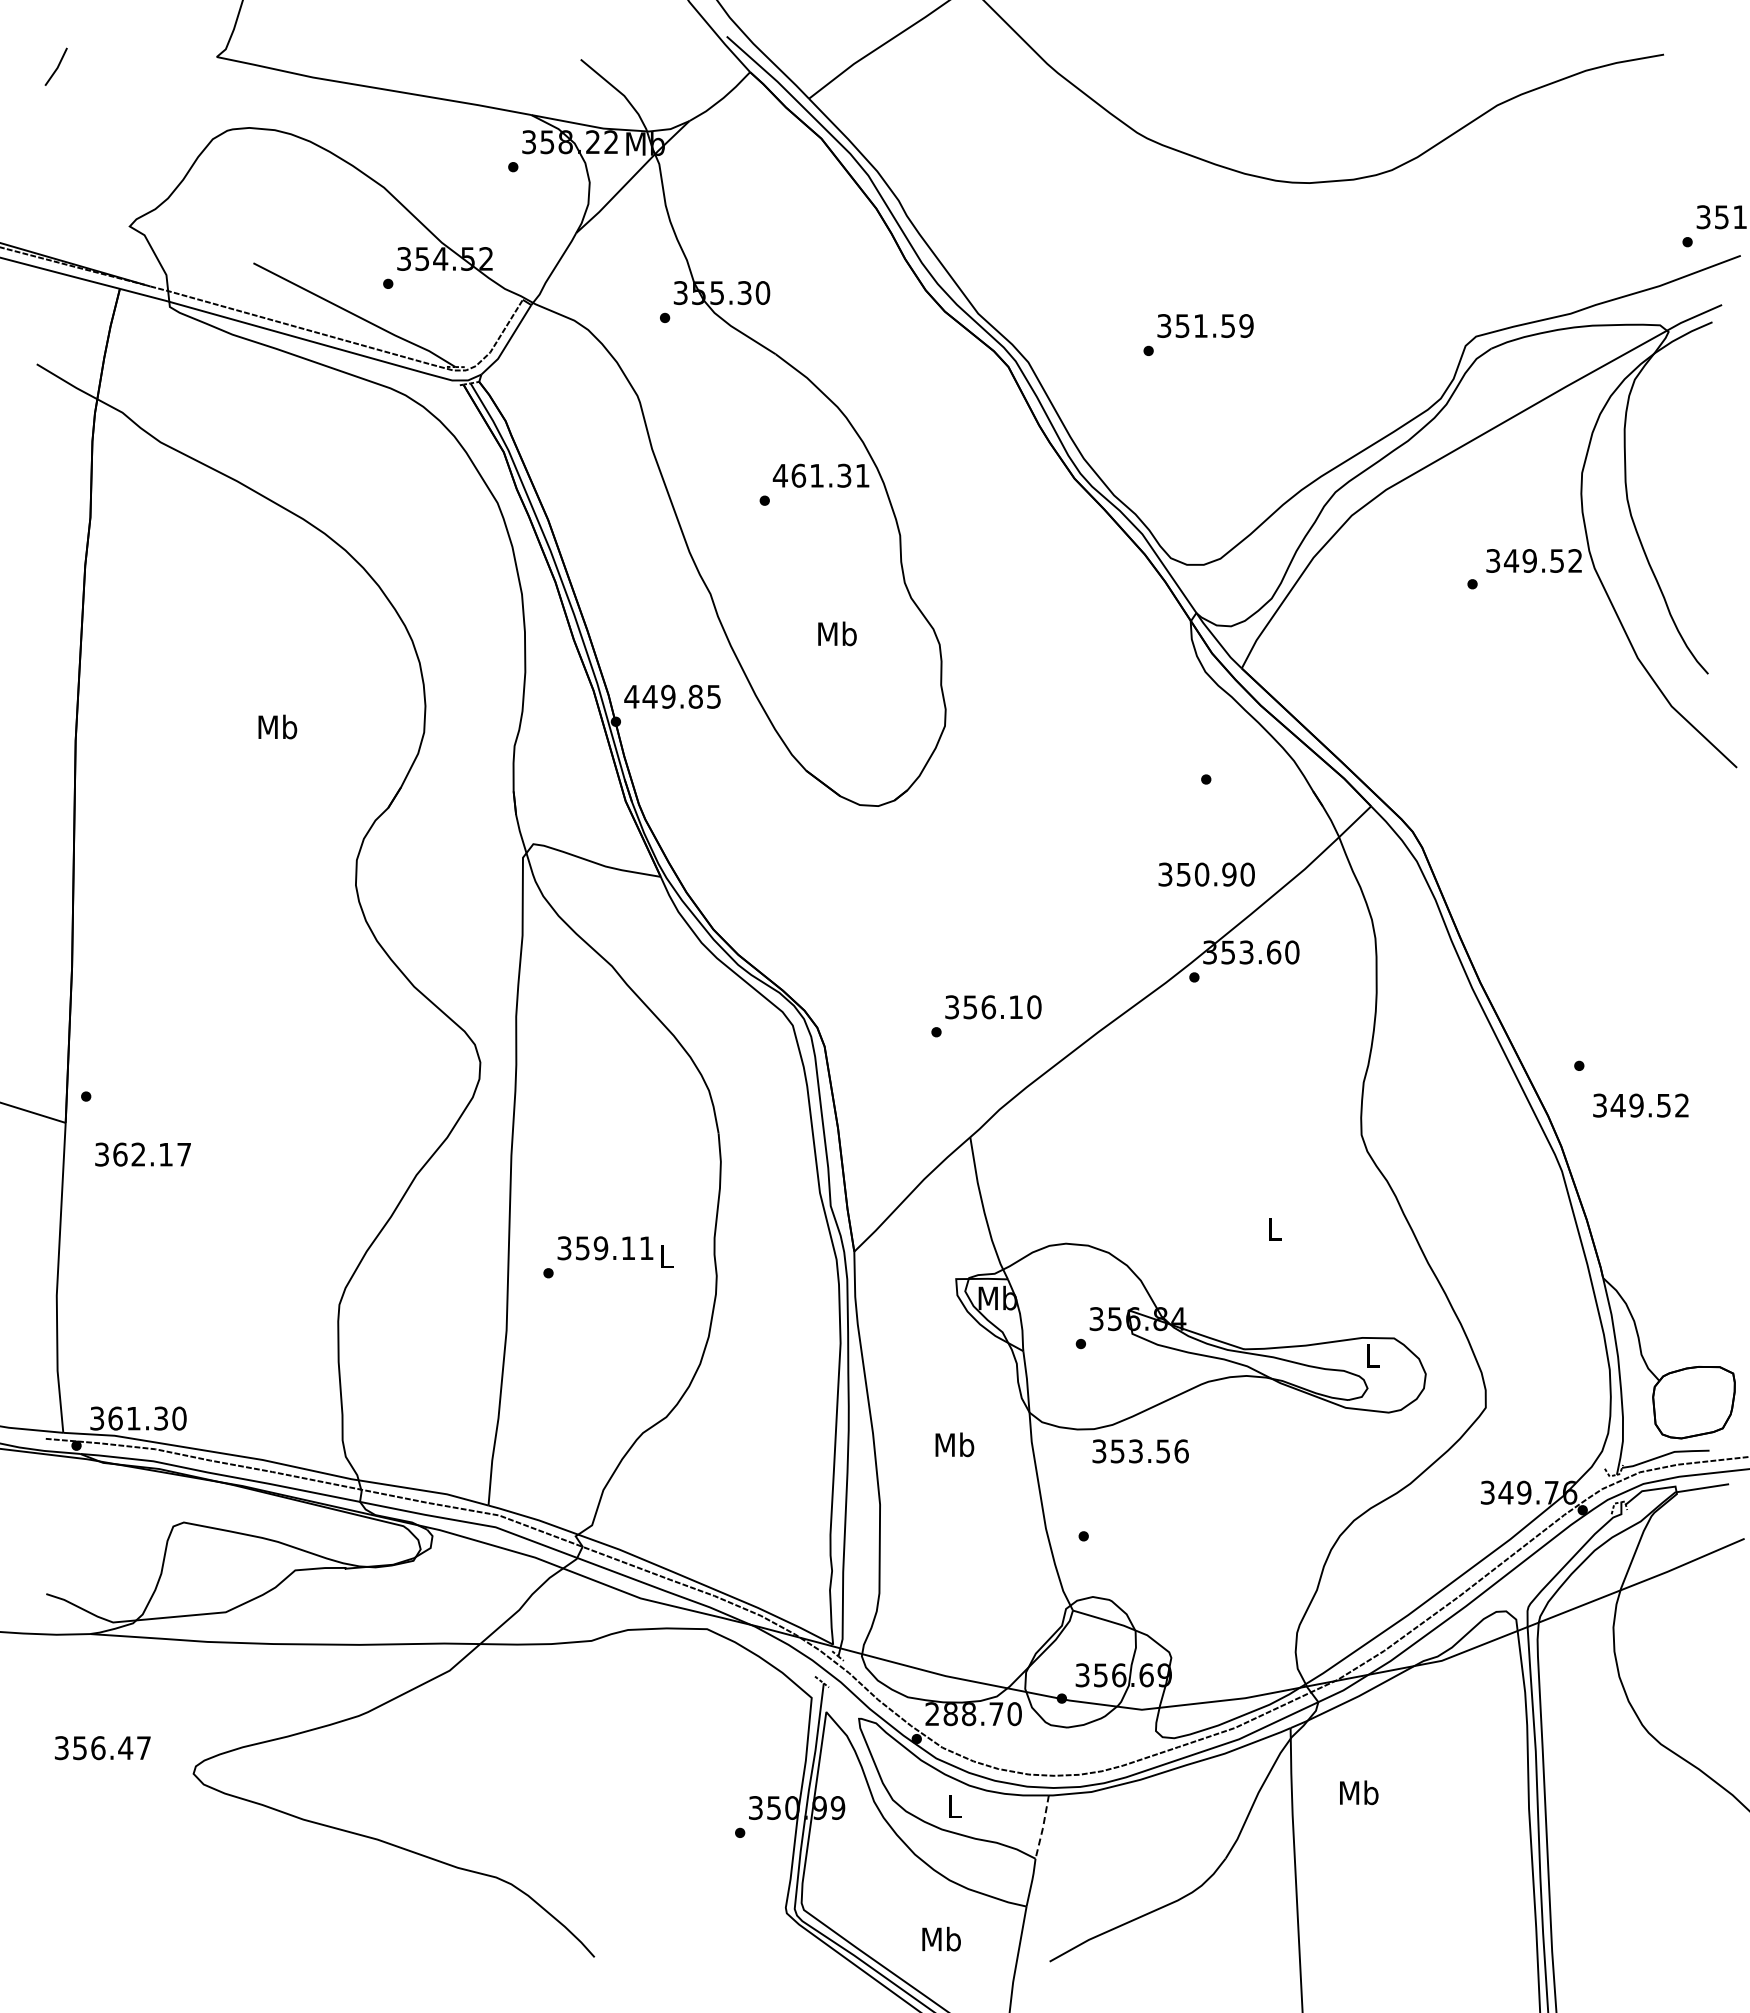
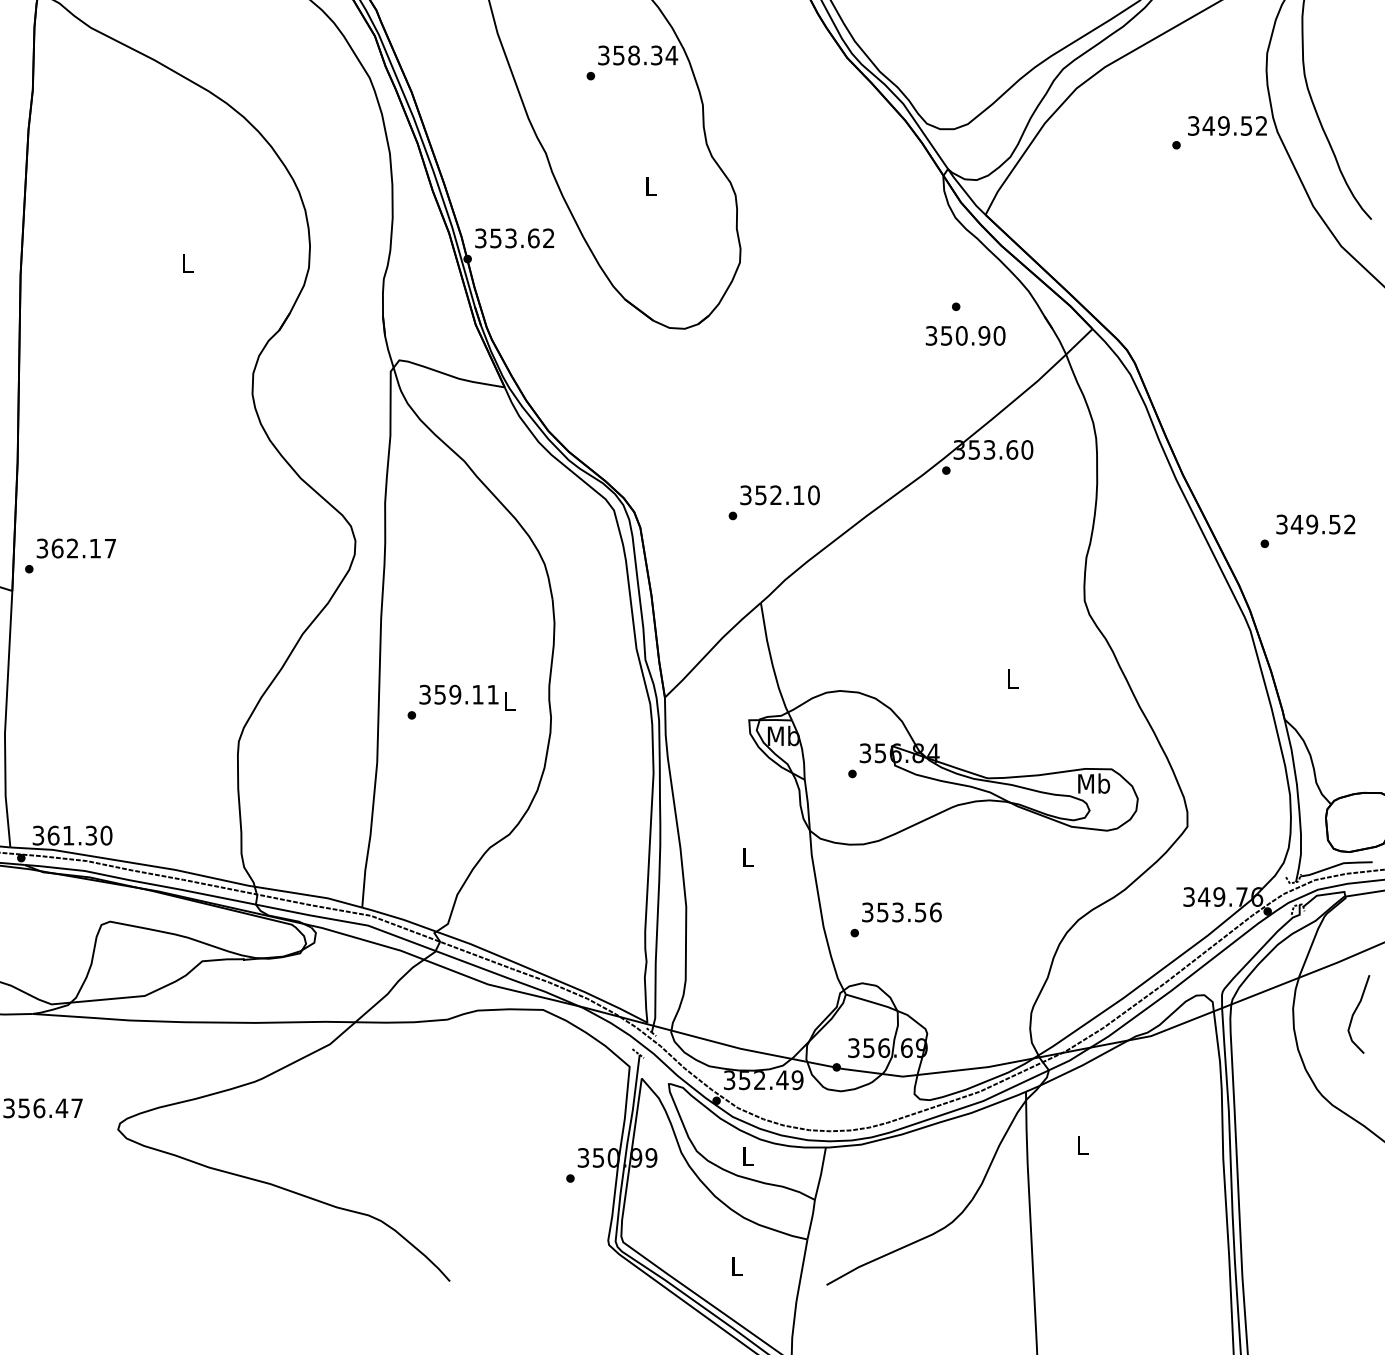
text: (821, 475) -> (637, 55), 461.31 -> 358.34
text: (837, 633) -> (651, 186), Mb -> L
text: (672, 696) -> (514, 238), 449.85 -> 353.62
text: (277, 726) -> (187, 262), Mb -> L
text: (1206, 874) -> (965, 335), moved
text: (988, 1007) -> (775, 495), 356.10 -> 352.10
text: (1640, 1105) -> (1315, 524), moved
text: (142, 1154) -> (75, 548), moved
text: (1372, 1355) -> (1093, 783), L -> Mb
text: (954, 1444) -> (747, 857), Mb -> L
text: (1140, 1451) -> (901, 912), moved
curve: (1688, 1632) -> (1355, 1012), added
text: (973, 1714) -> (763, 1080), 288.70 -> 352.49
text: (1359, 1792) -> (1082, 1145), Mb -> L
line: (1042, 1828) -> (820, 1174), dashed -> solid
text: (941, 1938) -> (737, 1265), Mb -> L

